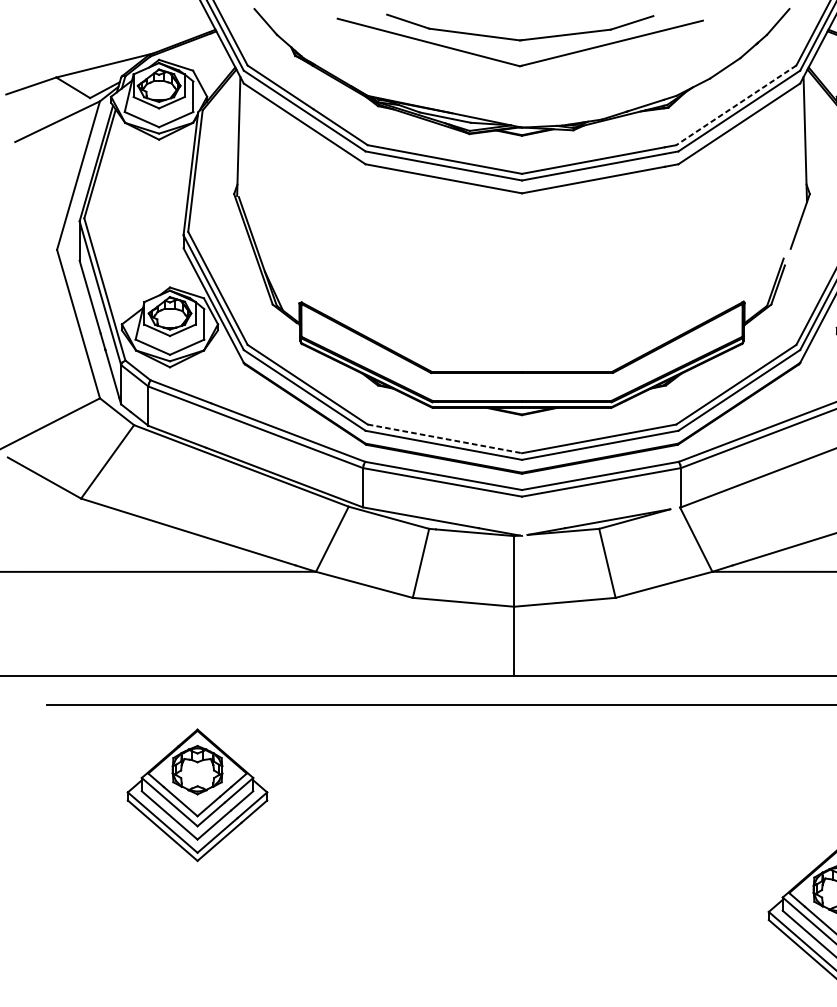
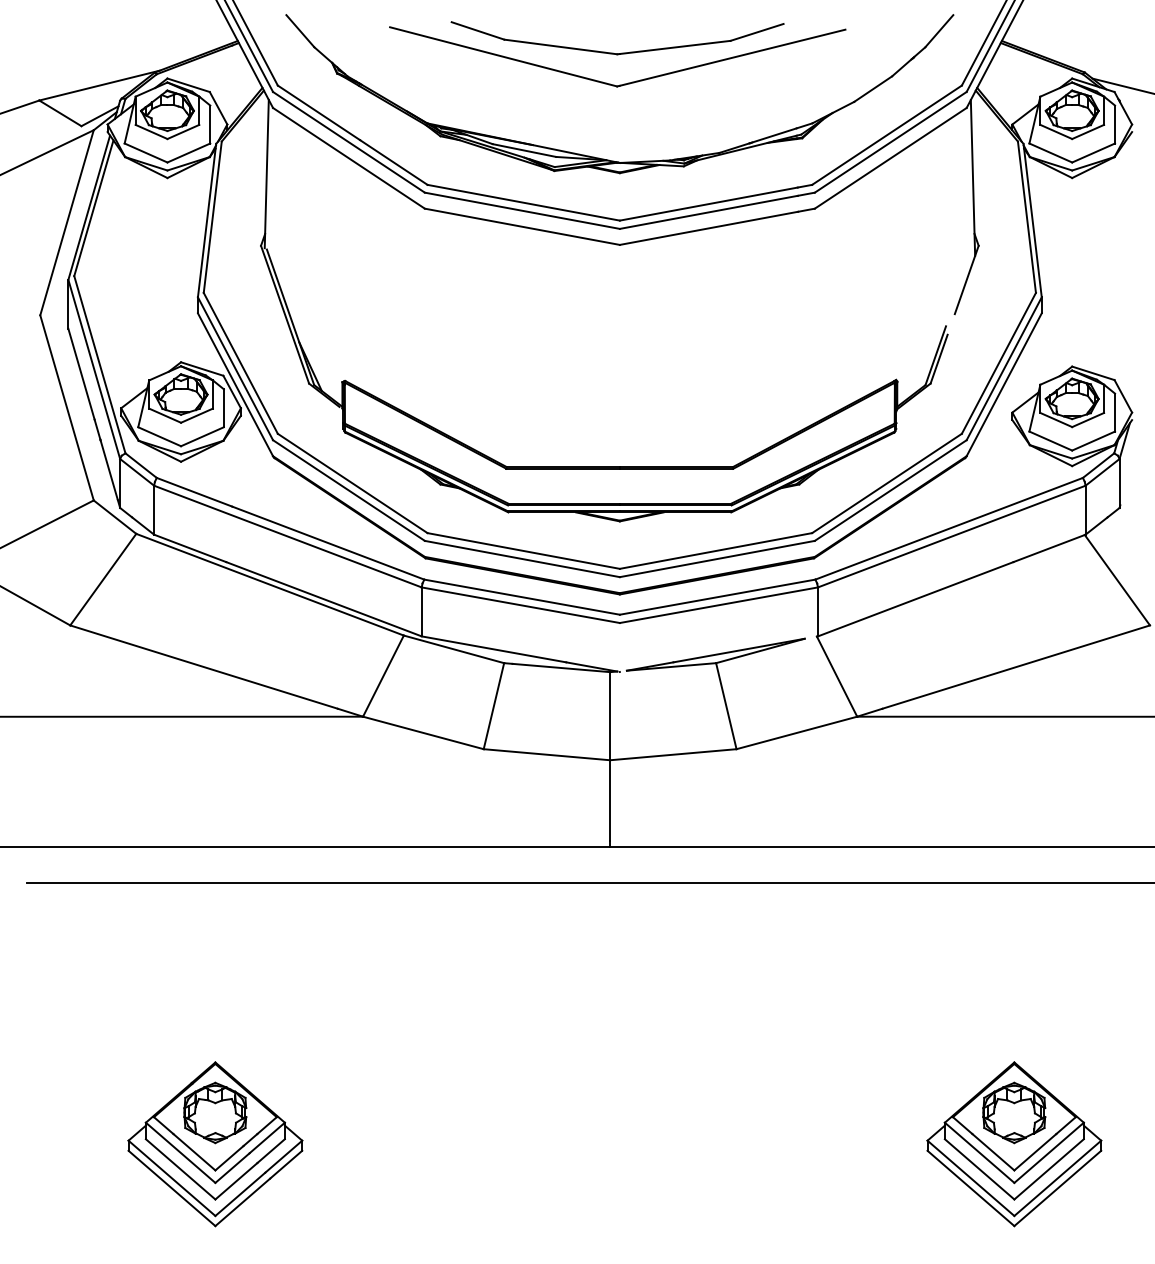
line: (736, 105) -> (887, 135), dashed -> solid
line: (444, 438) -> (523, 550), dashed -> solid
part: (197, 795) -> (215, 1144), moved

